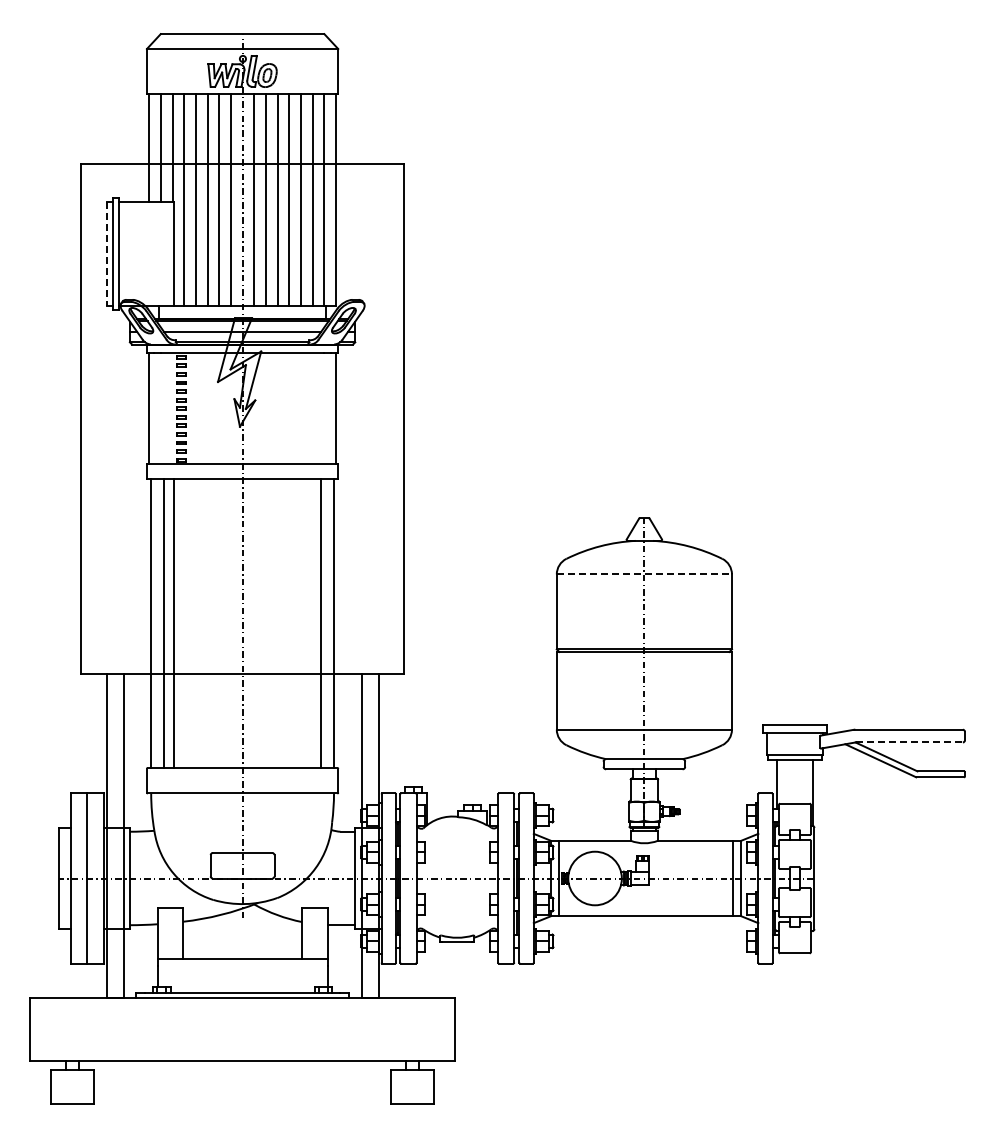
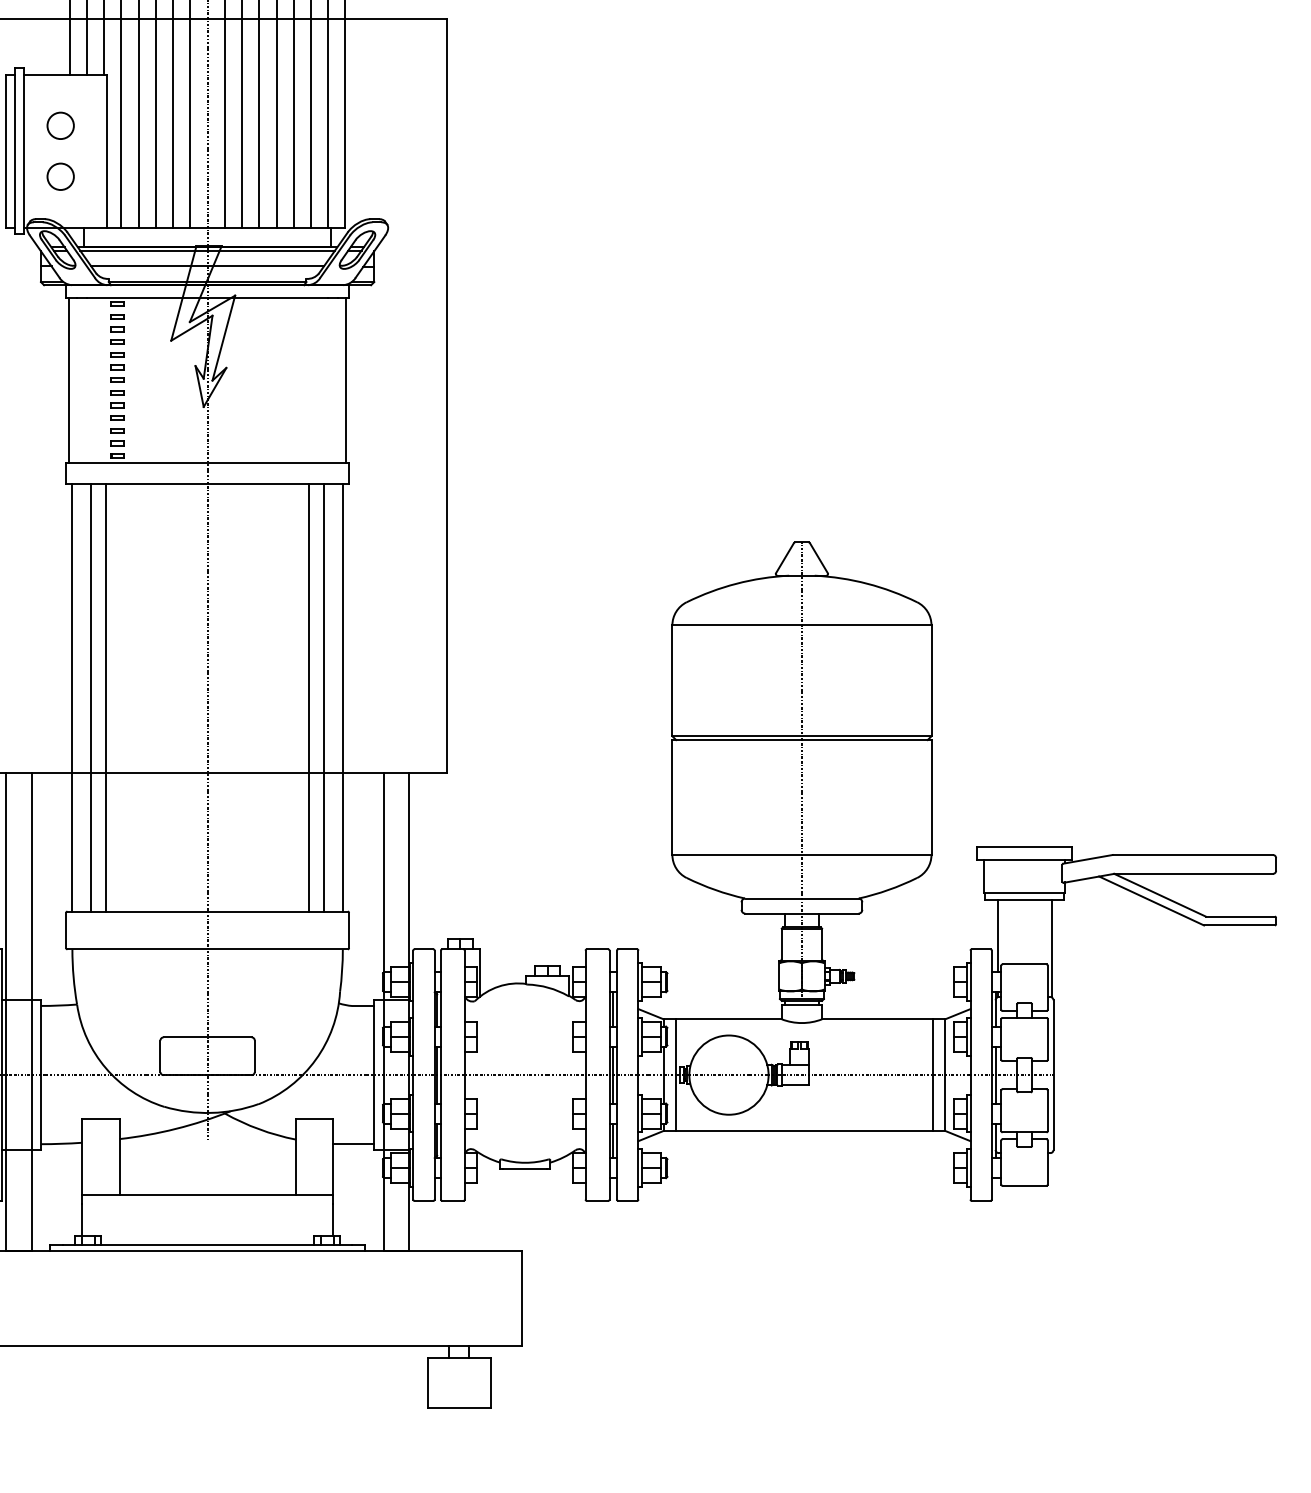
circle: (143, 236) -> (61, 125), added
line: (106, 254) -> (6, 152), dashed -> solid
circle: (143, 270) -> (61, 175), added
line: (644, 574) -> (802, 625), dashed -> solid
line: (311, 622) -> (309, 696), added
line: (909, 742) -> (1194, 873), dashed -> solid

